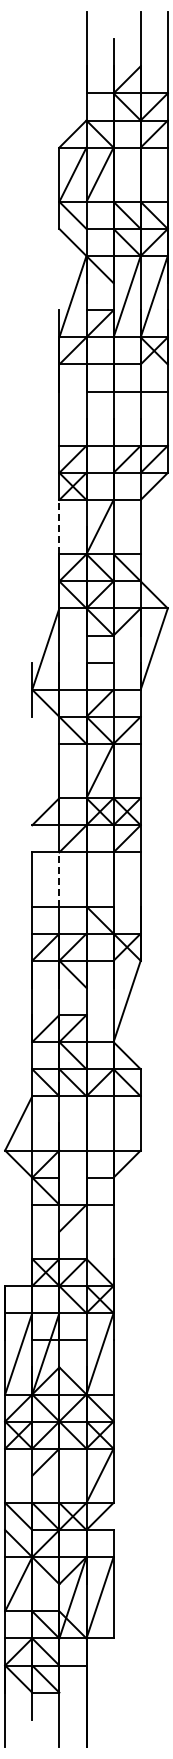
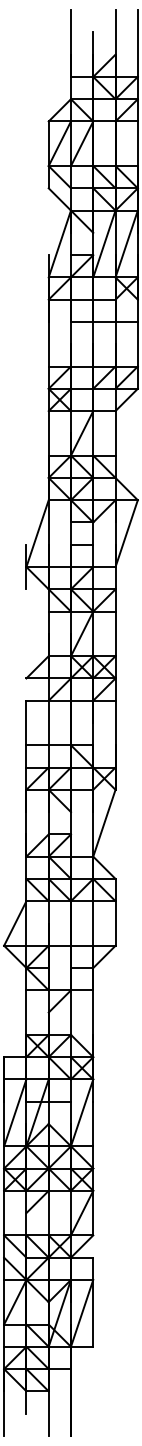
line: (59, 526) -> (48, 432), dashed -> solid
line: (59, 879) -> (48, 723), dashed -> solid

